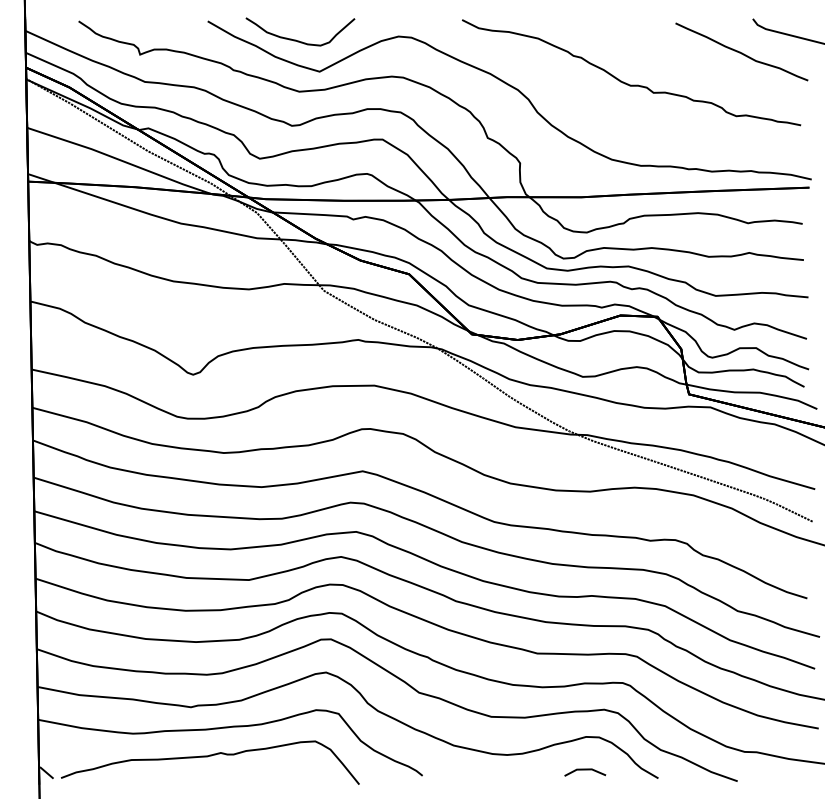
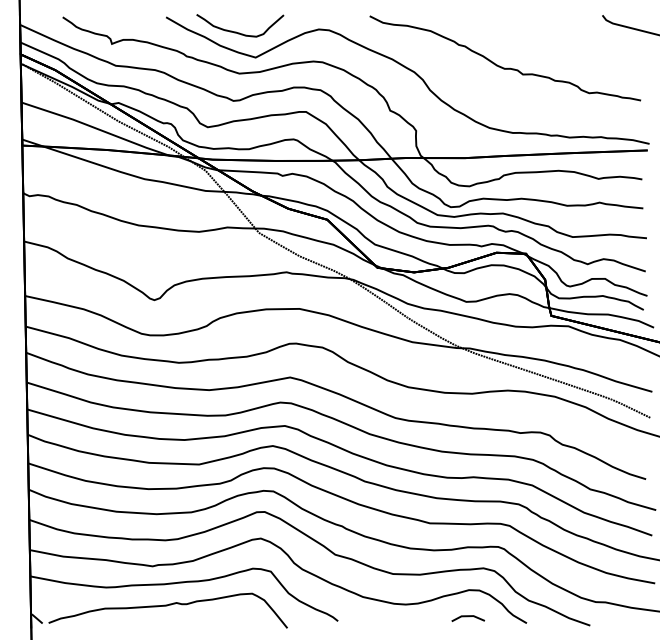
part: (741, 51) -> (593, 41), removed

